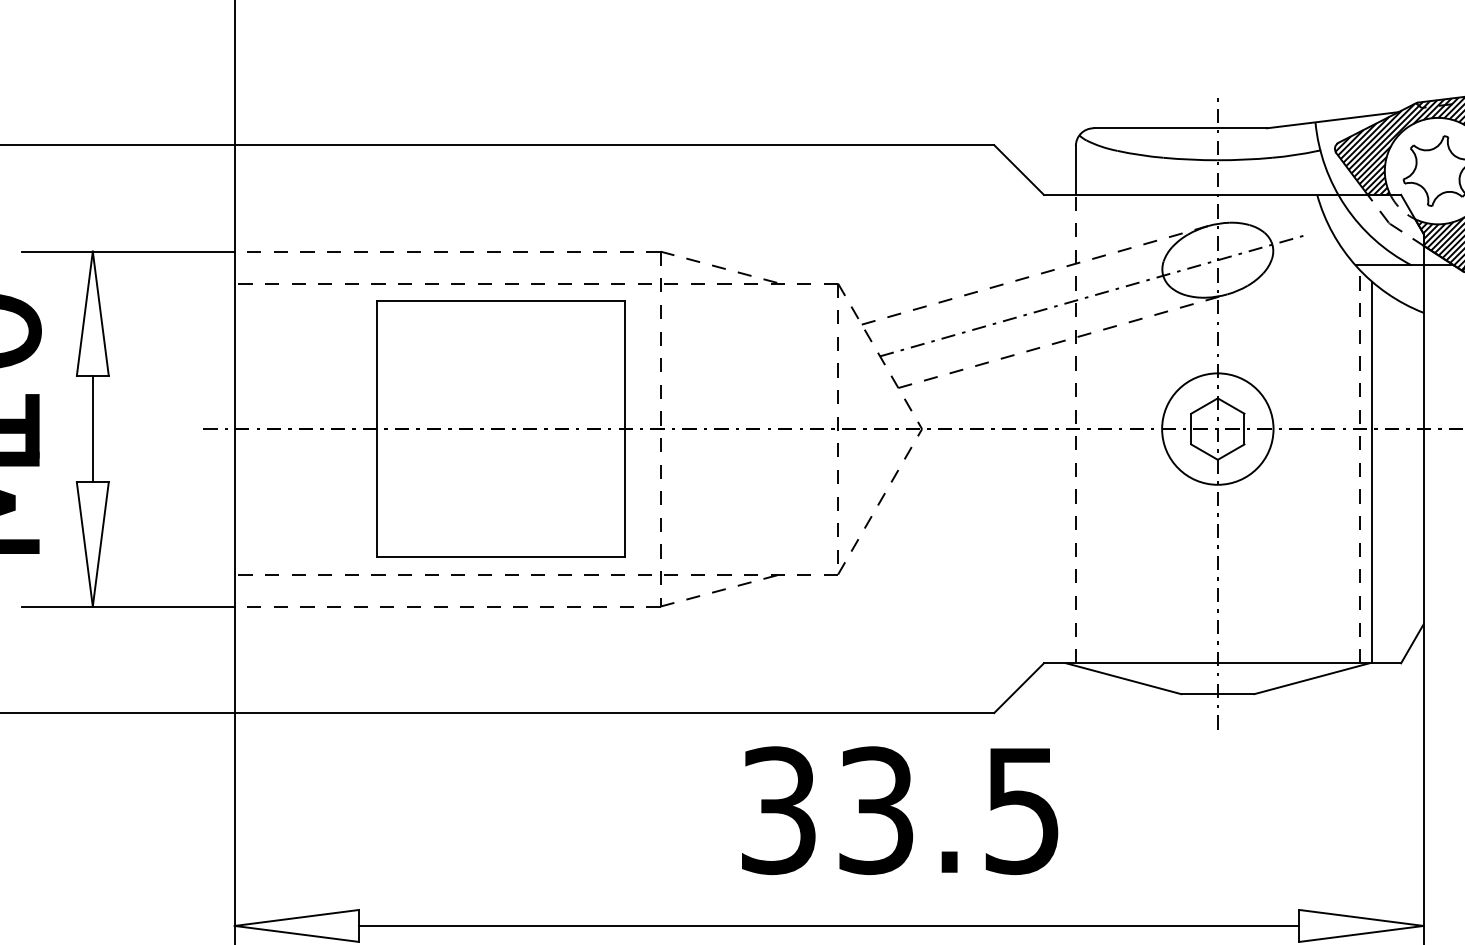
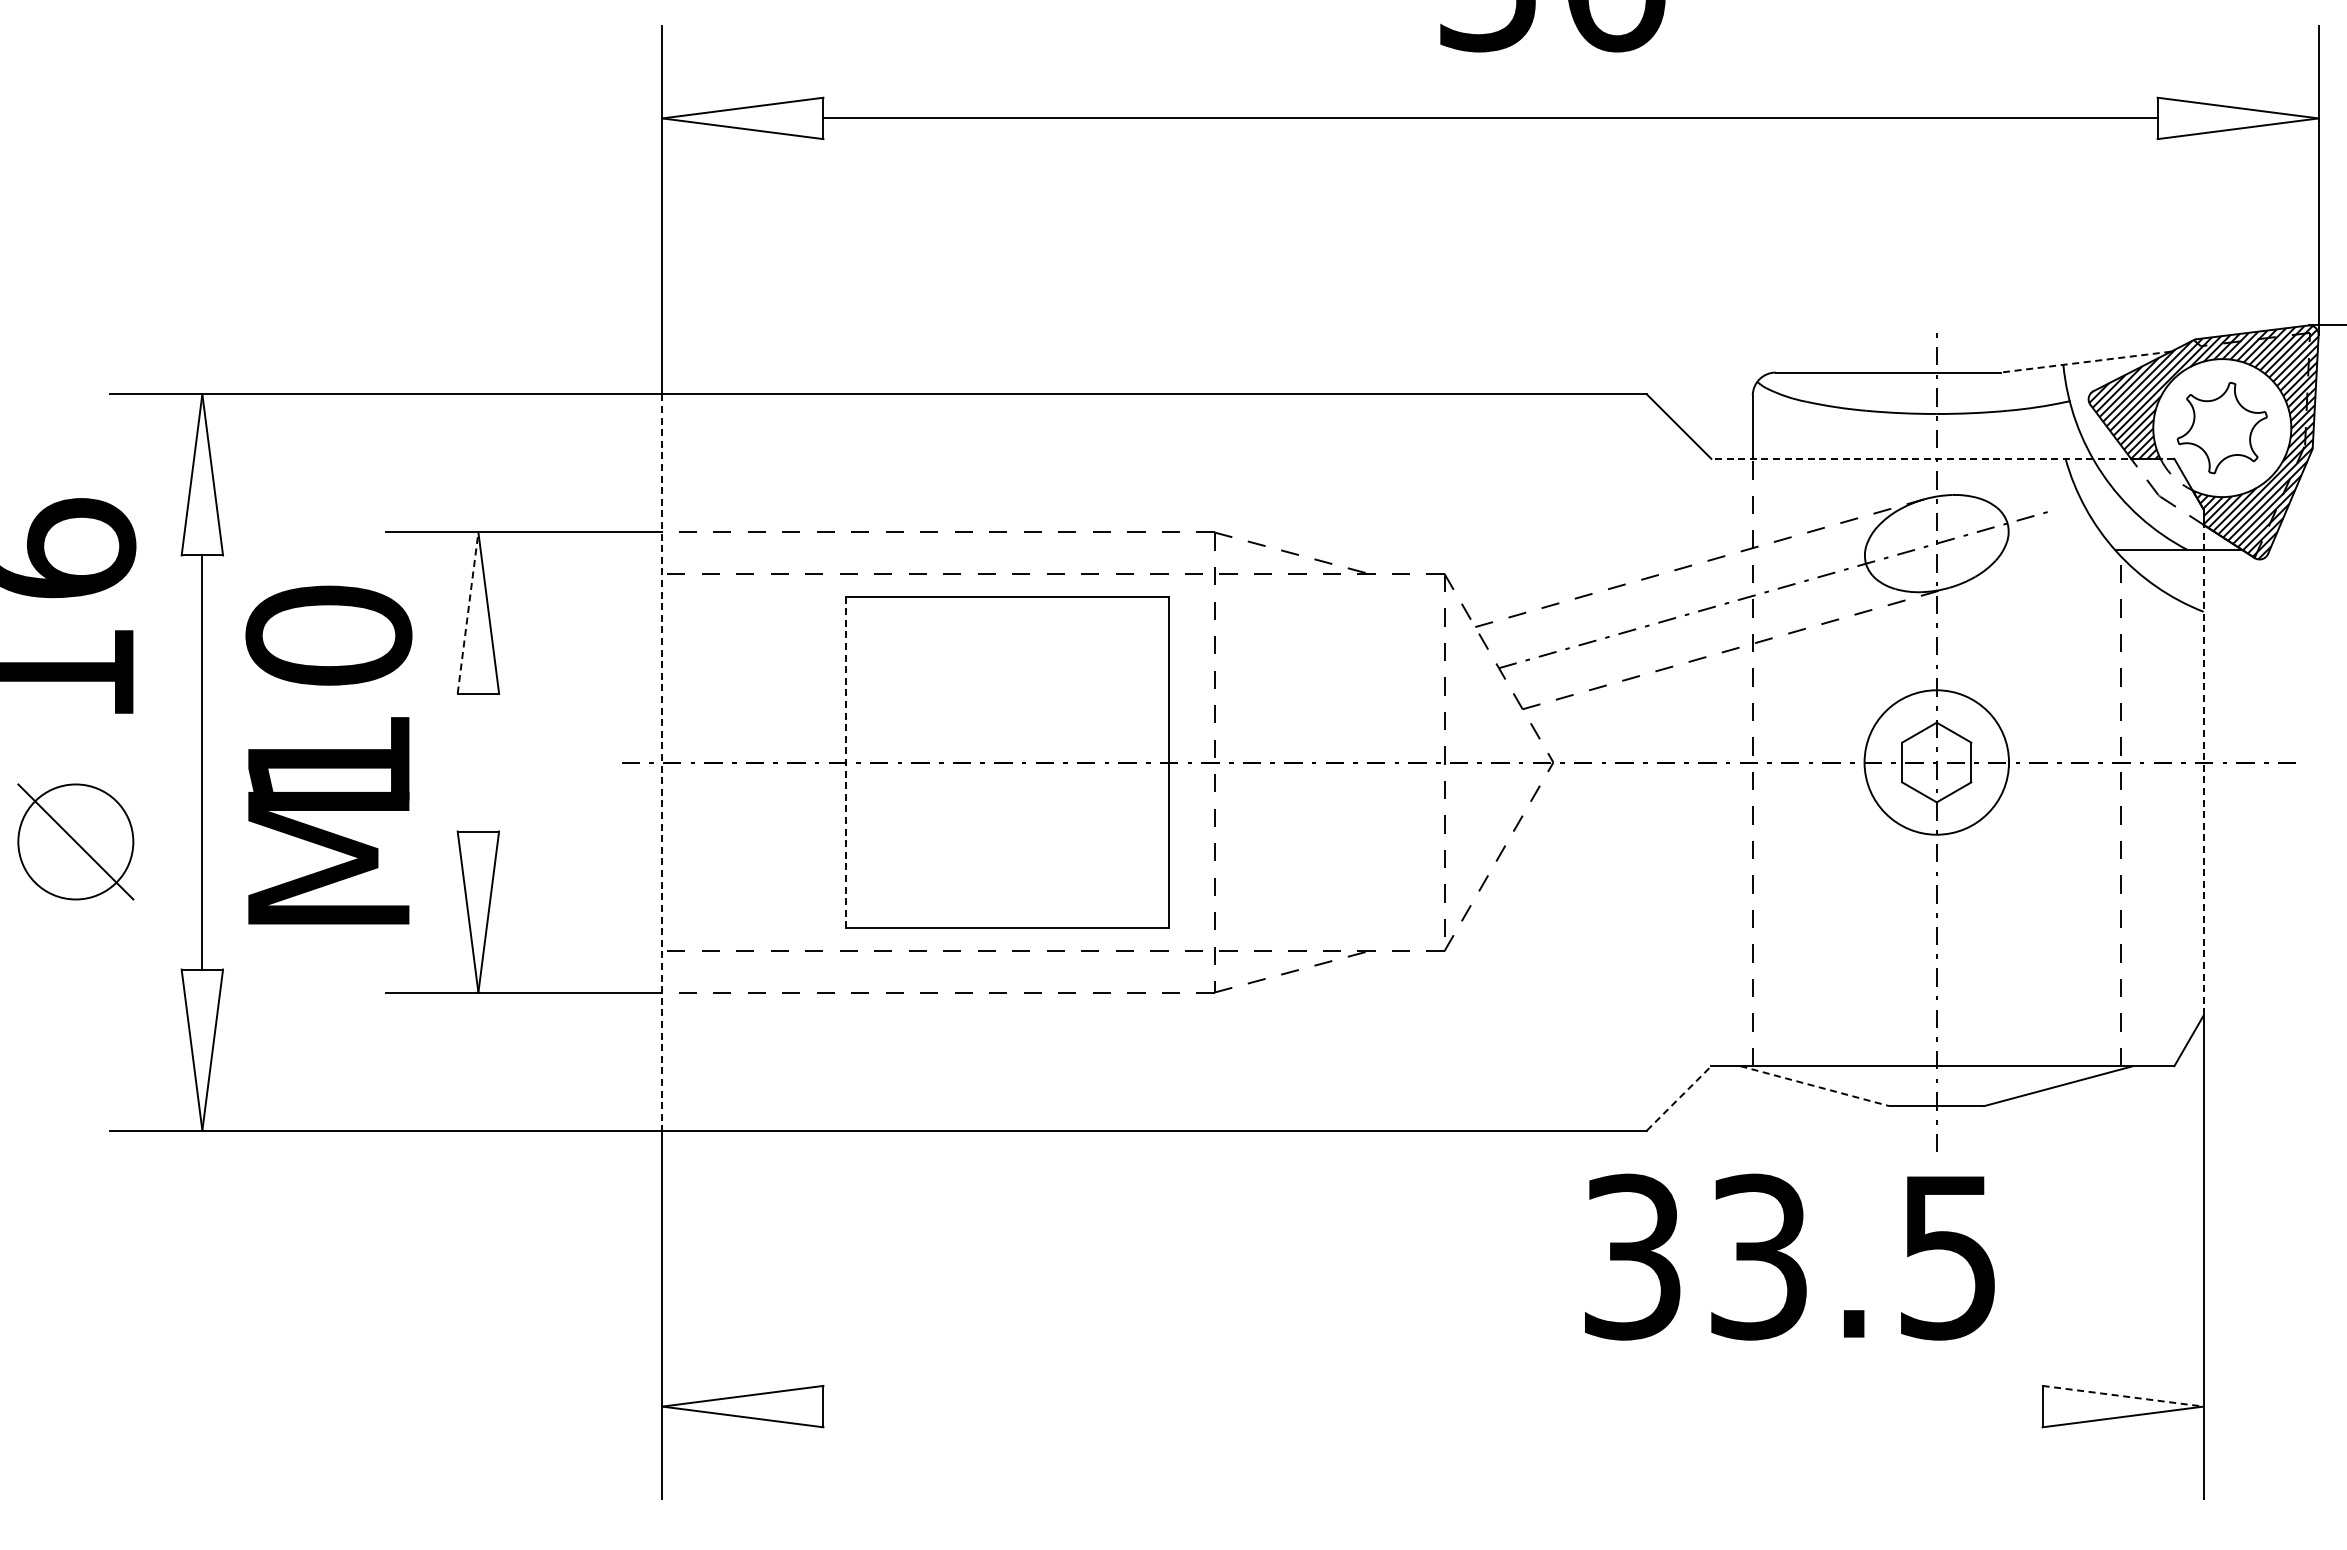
line: (1332, 120) -> (2085, 362), solid -> dashed
line: (1222, 194) -> (1942, 458), solid -> dashed
line: (85, 313) -> (468, 612), solid -> dashed
line: (92, 429) -> (478, 762), removed
line: (234, 429) -> (662, 763), solid -> dashed
line: (376, 429) -> (846, 762), solid -> dashed
line: (1423, 429) -> (2203, 763), solid -> dashed
line: (1372, 472) -> (2137, 818), removed
line: (1124, 679) -> (1815, 1086), solid -> dashed
line: (1019, 688) -> (1679, 1098), solid -> dashed
text: (899, 810) -> (1789, 1256), moved
line: (1361, 918) -> (2123, 1396), solid -> dashed
line: (828, 925) -> (1432, 1406), removed

